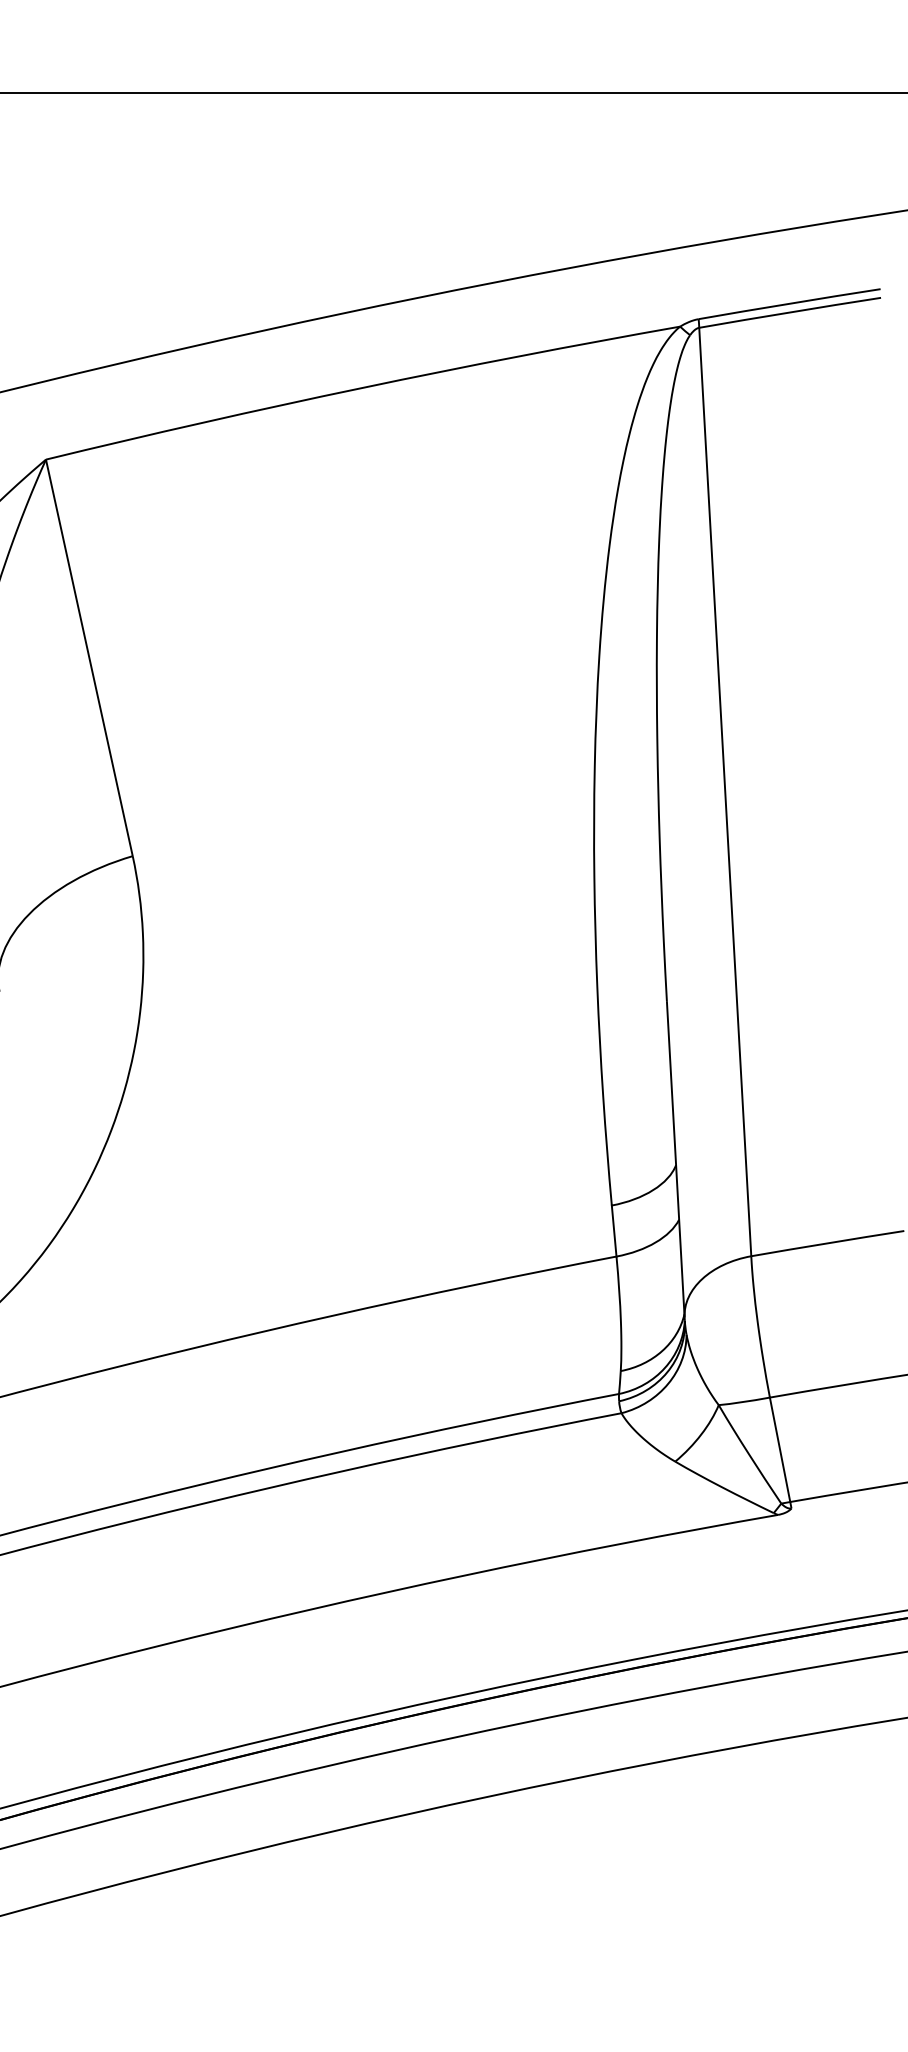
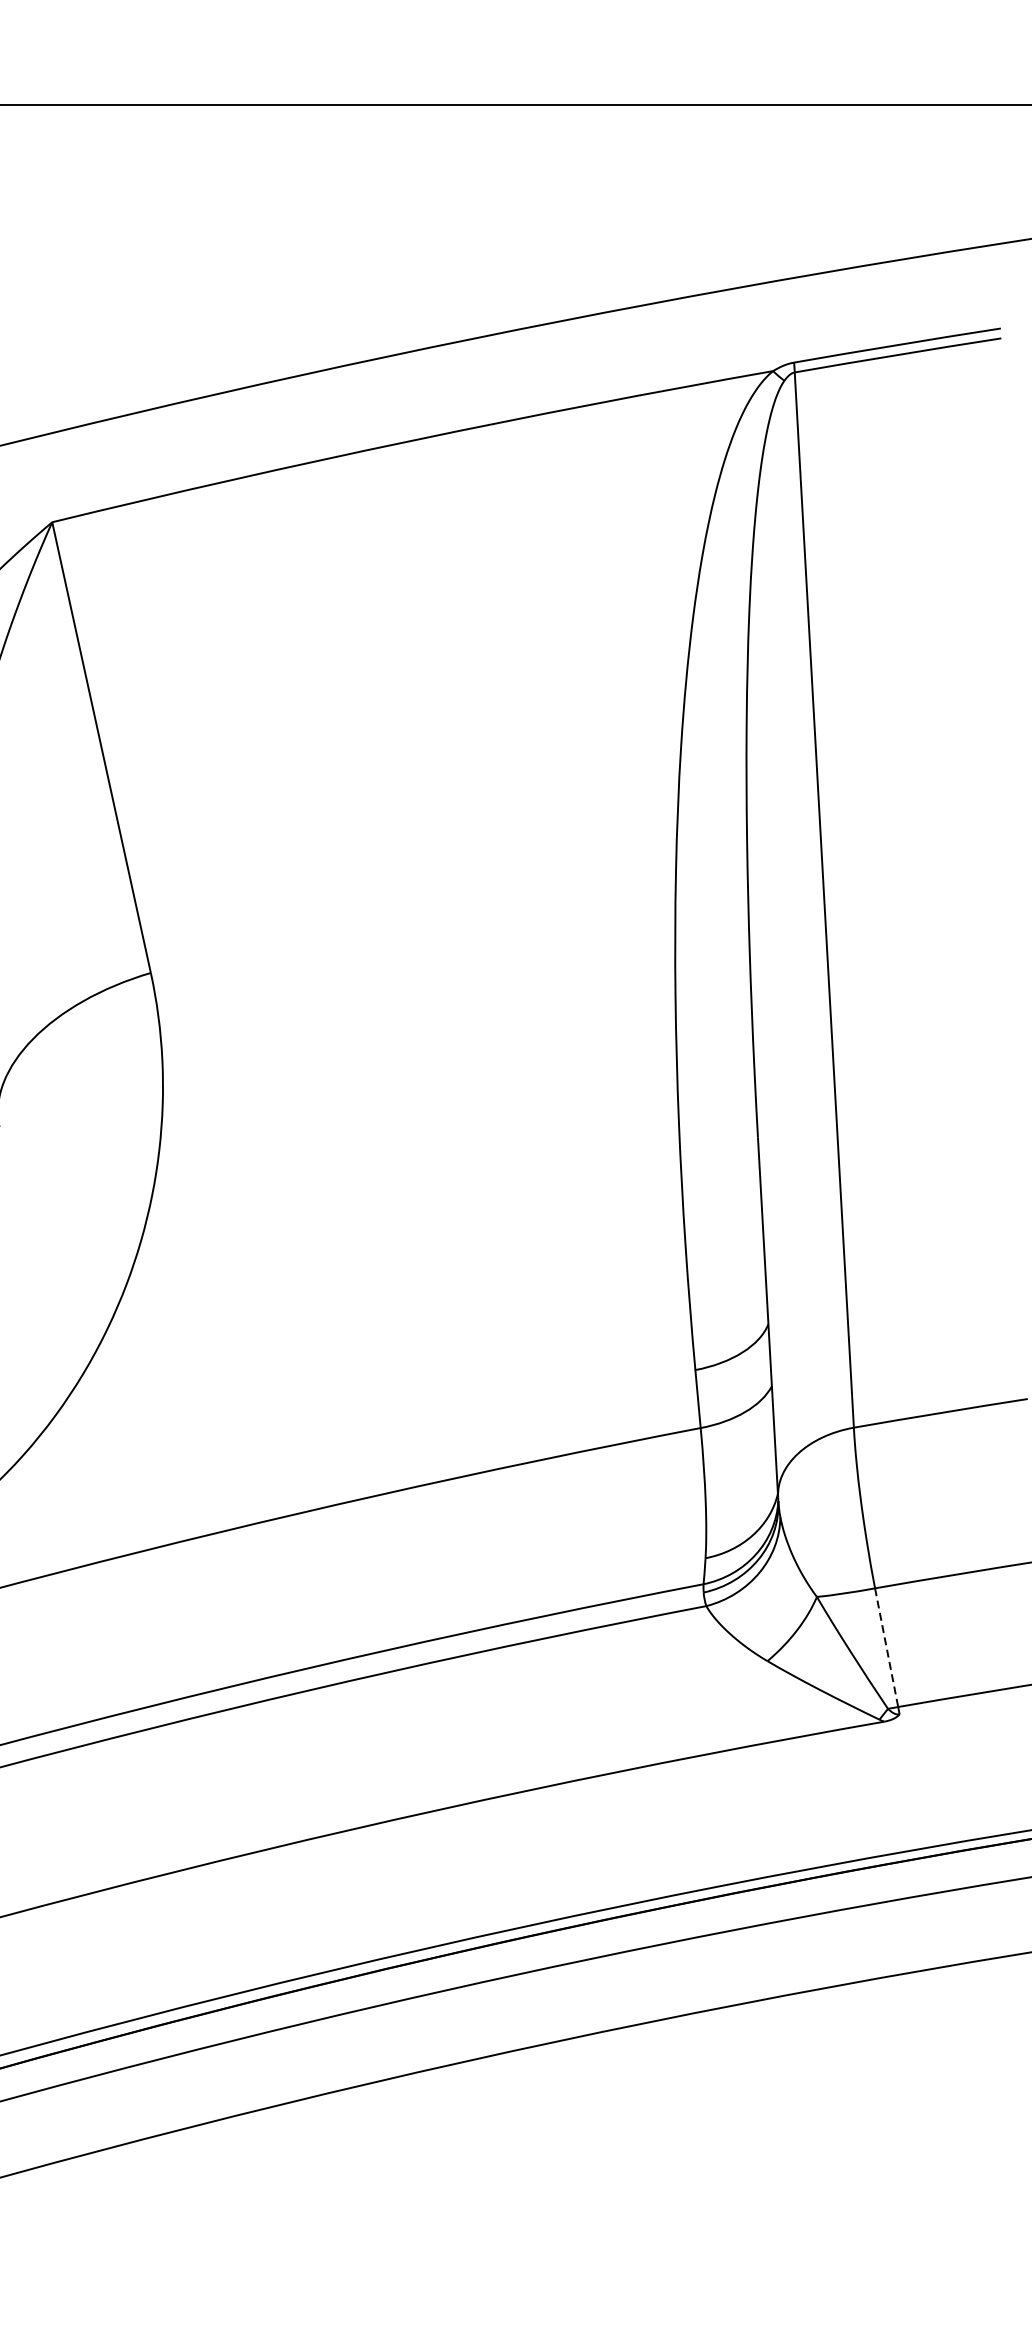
line: (780, 1450) -> (887, 1648), solid -> dashed

